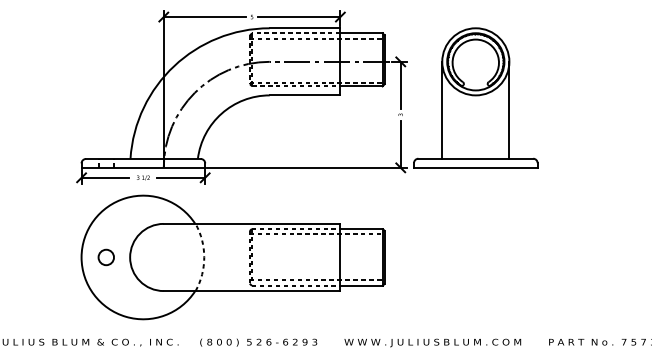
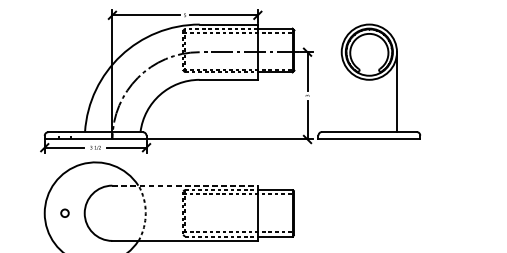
line: (442, 109) -> (341, 91), removed
line: (252, 223) -> (185, 185), solid -> dashed
circle: (105, 257) -> (64, 213), size x0.6

